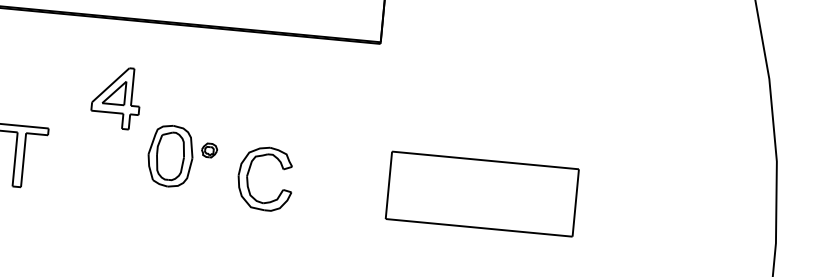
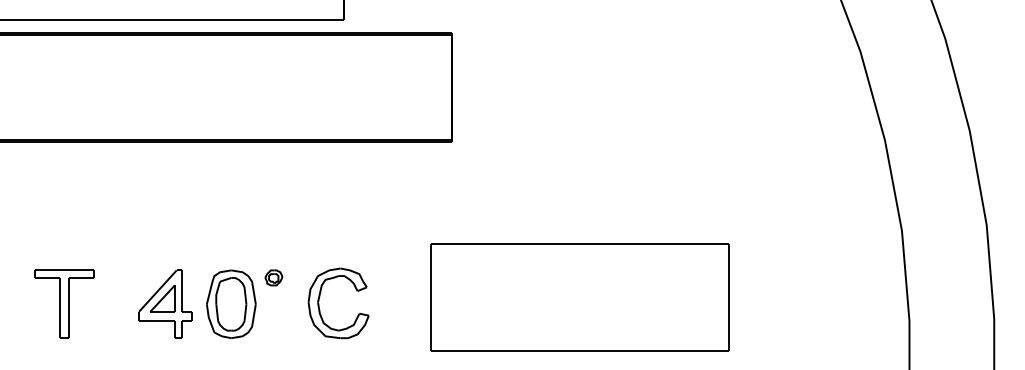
part: (116, 97) -> (165, 303), moved
part: (170, 155) -> (231, 303), moved
part: (482, 193) -> (579, 297), size x1.43

